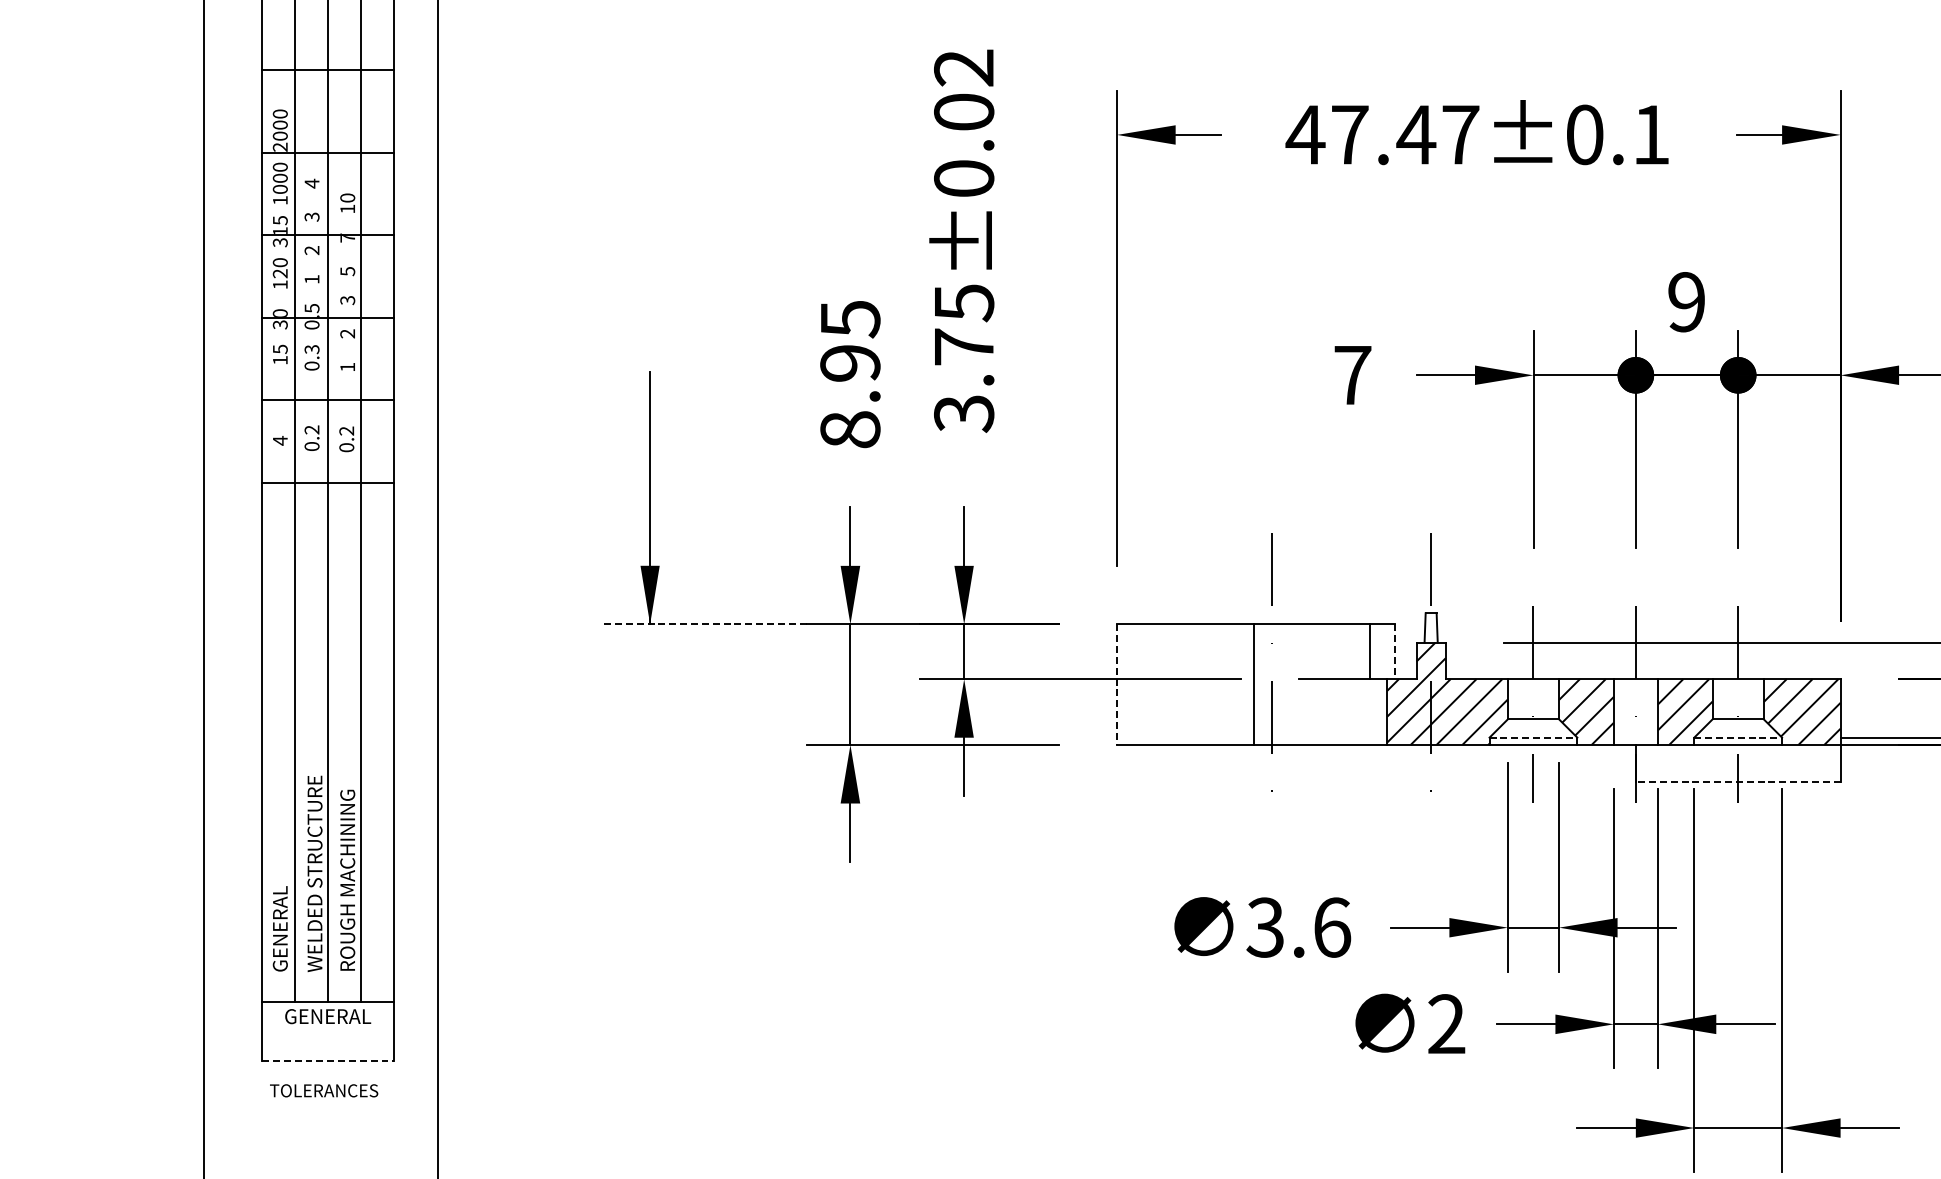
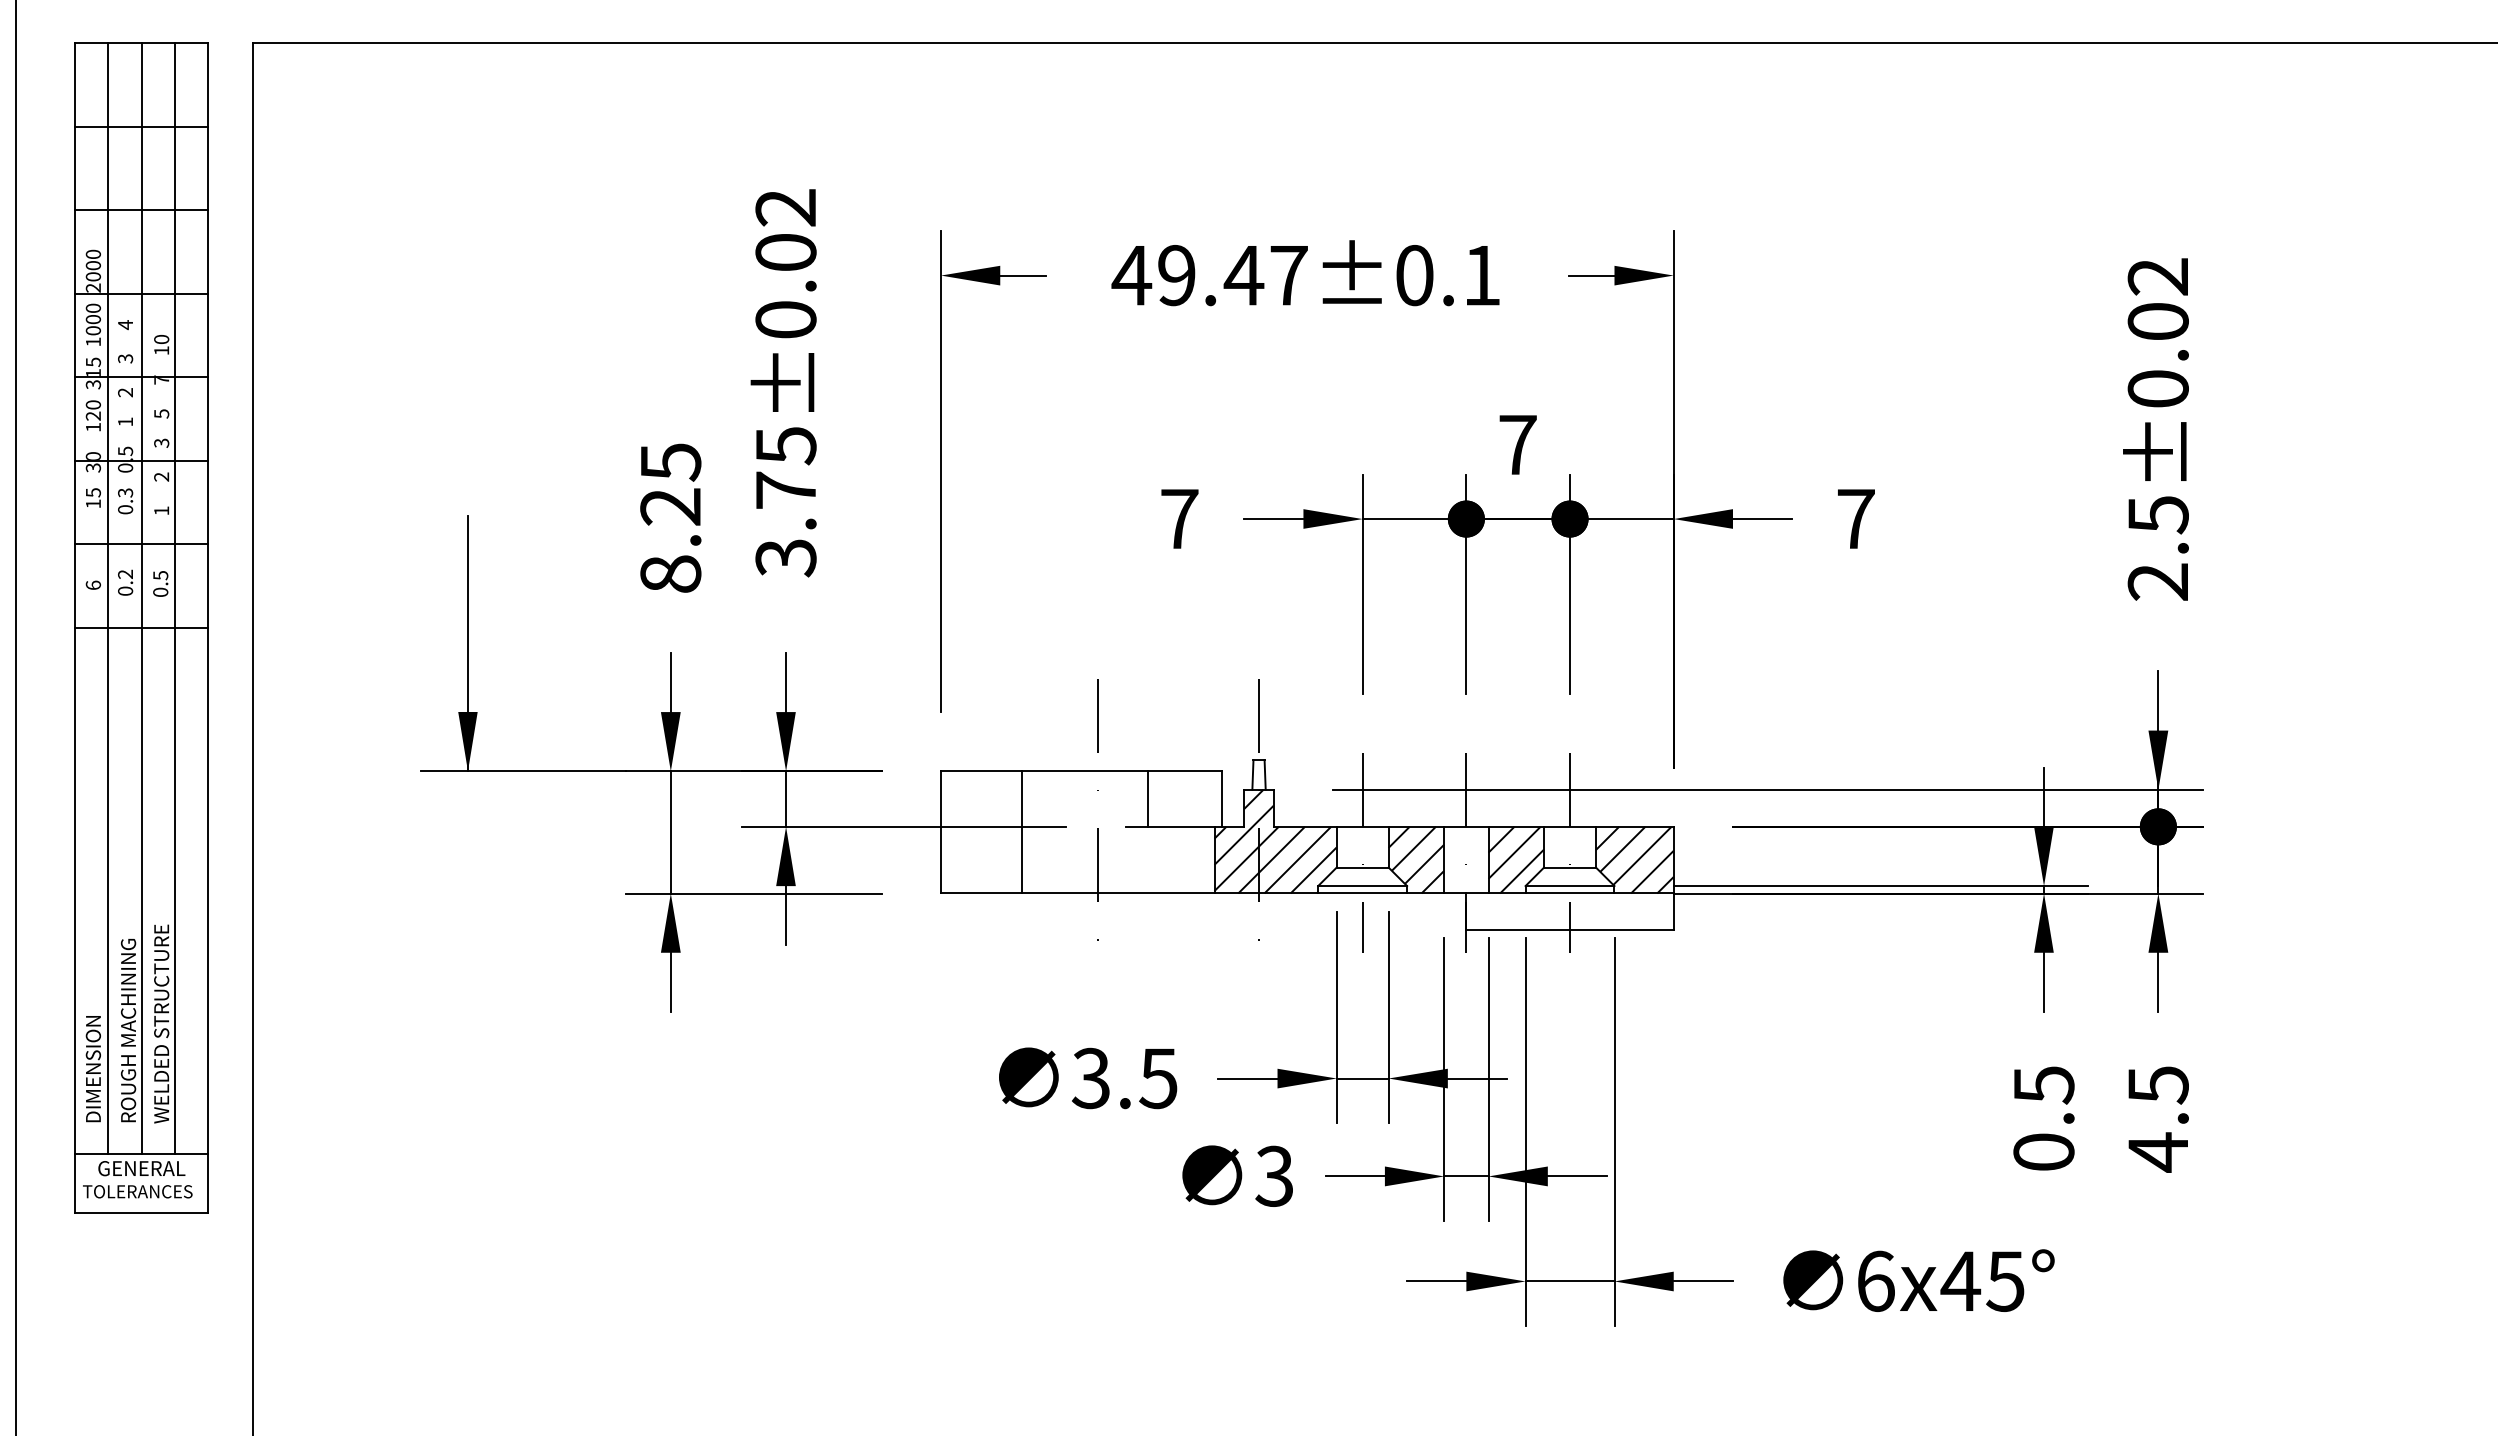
text: (1349, 134) -> (1176, 275), 47.47±0.1 -> 49.47±0.1
text: (1686, 301) -> (1517, 444), 9 -> 7
text: (850, 362) -> (670, 506), 8.95 -> 8.25
text: (346, 431) -> (160, 575), 0.2 -> 0.5
text: (279, 440) -> (92, 585), 4 -> 6
line: (704, 624) -> (523, 771), dashed -> solid
line: (1370, 651) -> (1148, 798), moved
line: (1395, 652) -> (1222, 799), dashed -> solid
line: (1116, 684) -> (940, 832), dashed -> solid
line: (1253, 684) -> (1022, 832), moved
line: (1534, 738) -> (1363, 886), dashed -> solid
line: (1738, 738) -> (1570, 886), dashed -> solid
line: (1738, 781) -> (1570, 930), dashed -> solid
text: (314, 873) -> (128, 1023), WELDED STRUCTURE -> ROUGH MACHINING
text: (347, 873) -> (161, 1023), ROUGH MACHINING -> WELDED STRUCTURE
text: (280, 918) -> (93, 1069), GENERAL -> DIMENSION
text: (1331, 927) -> (1158, 1078), 3.6 -> 3.5
text: (1446, 1024) -> (1274, 1176), 2 -> 3
line: (327, 1060) -> (141, 1213), dashed -> solid
text: (323, 1090) -> (137, 1191), moved

